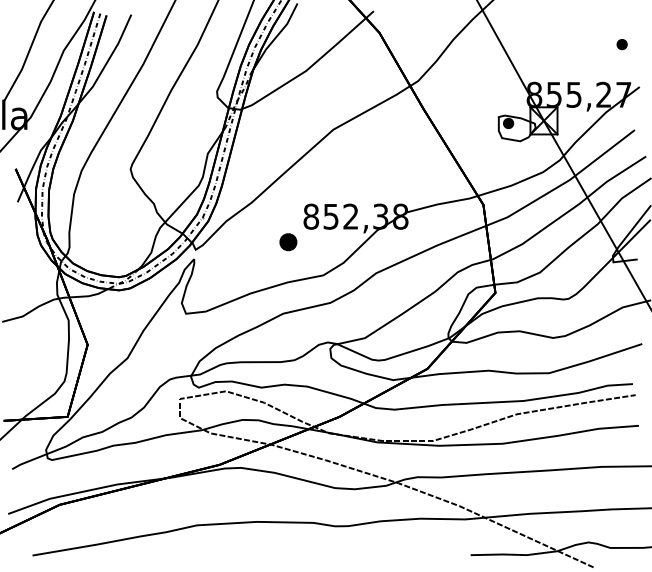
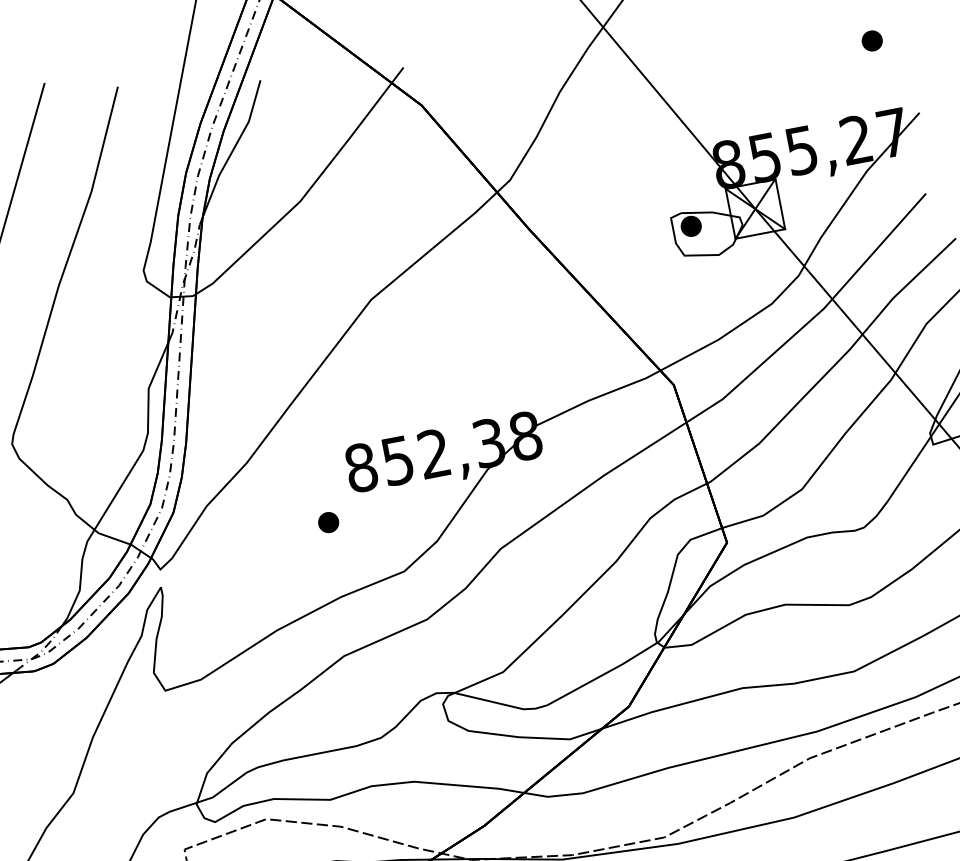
part: (288, 241) -> (328, 521), size x0.62

